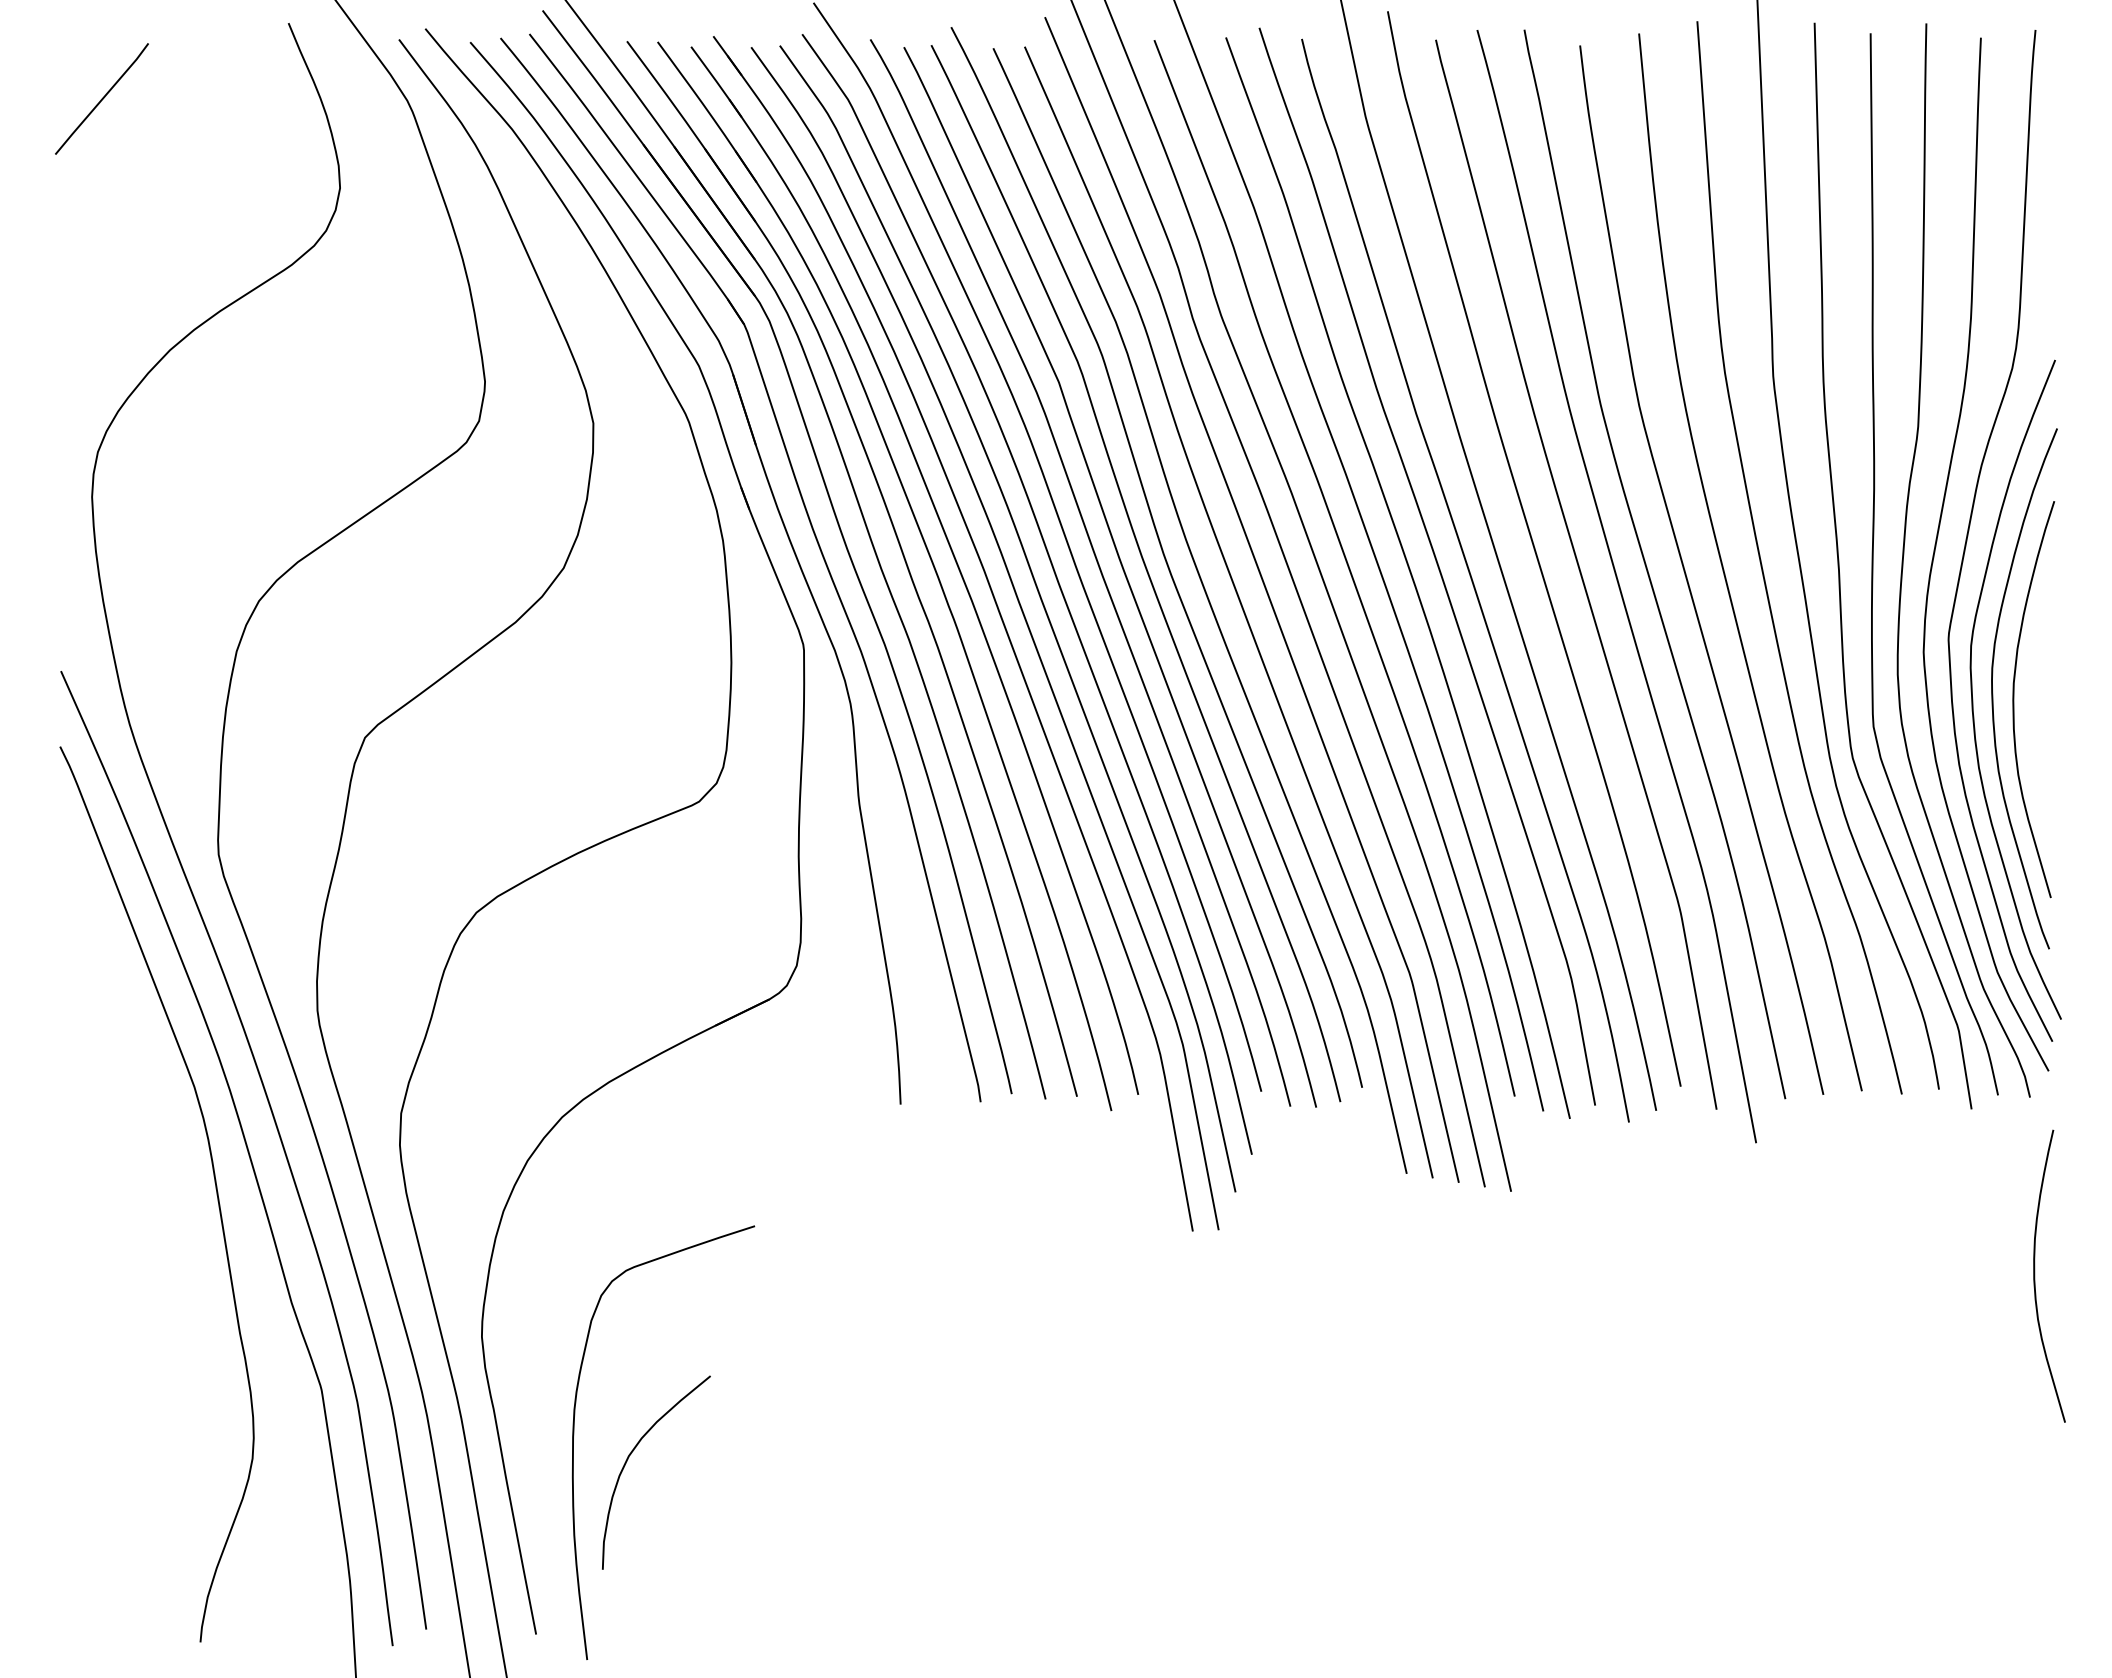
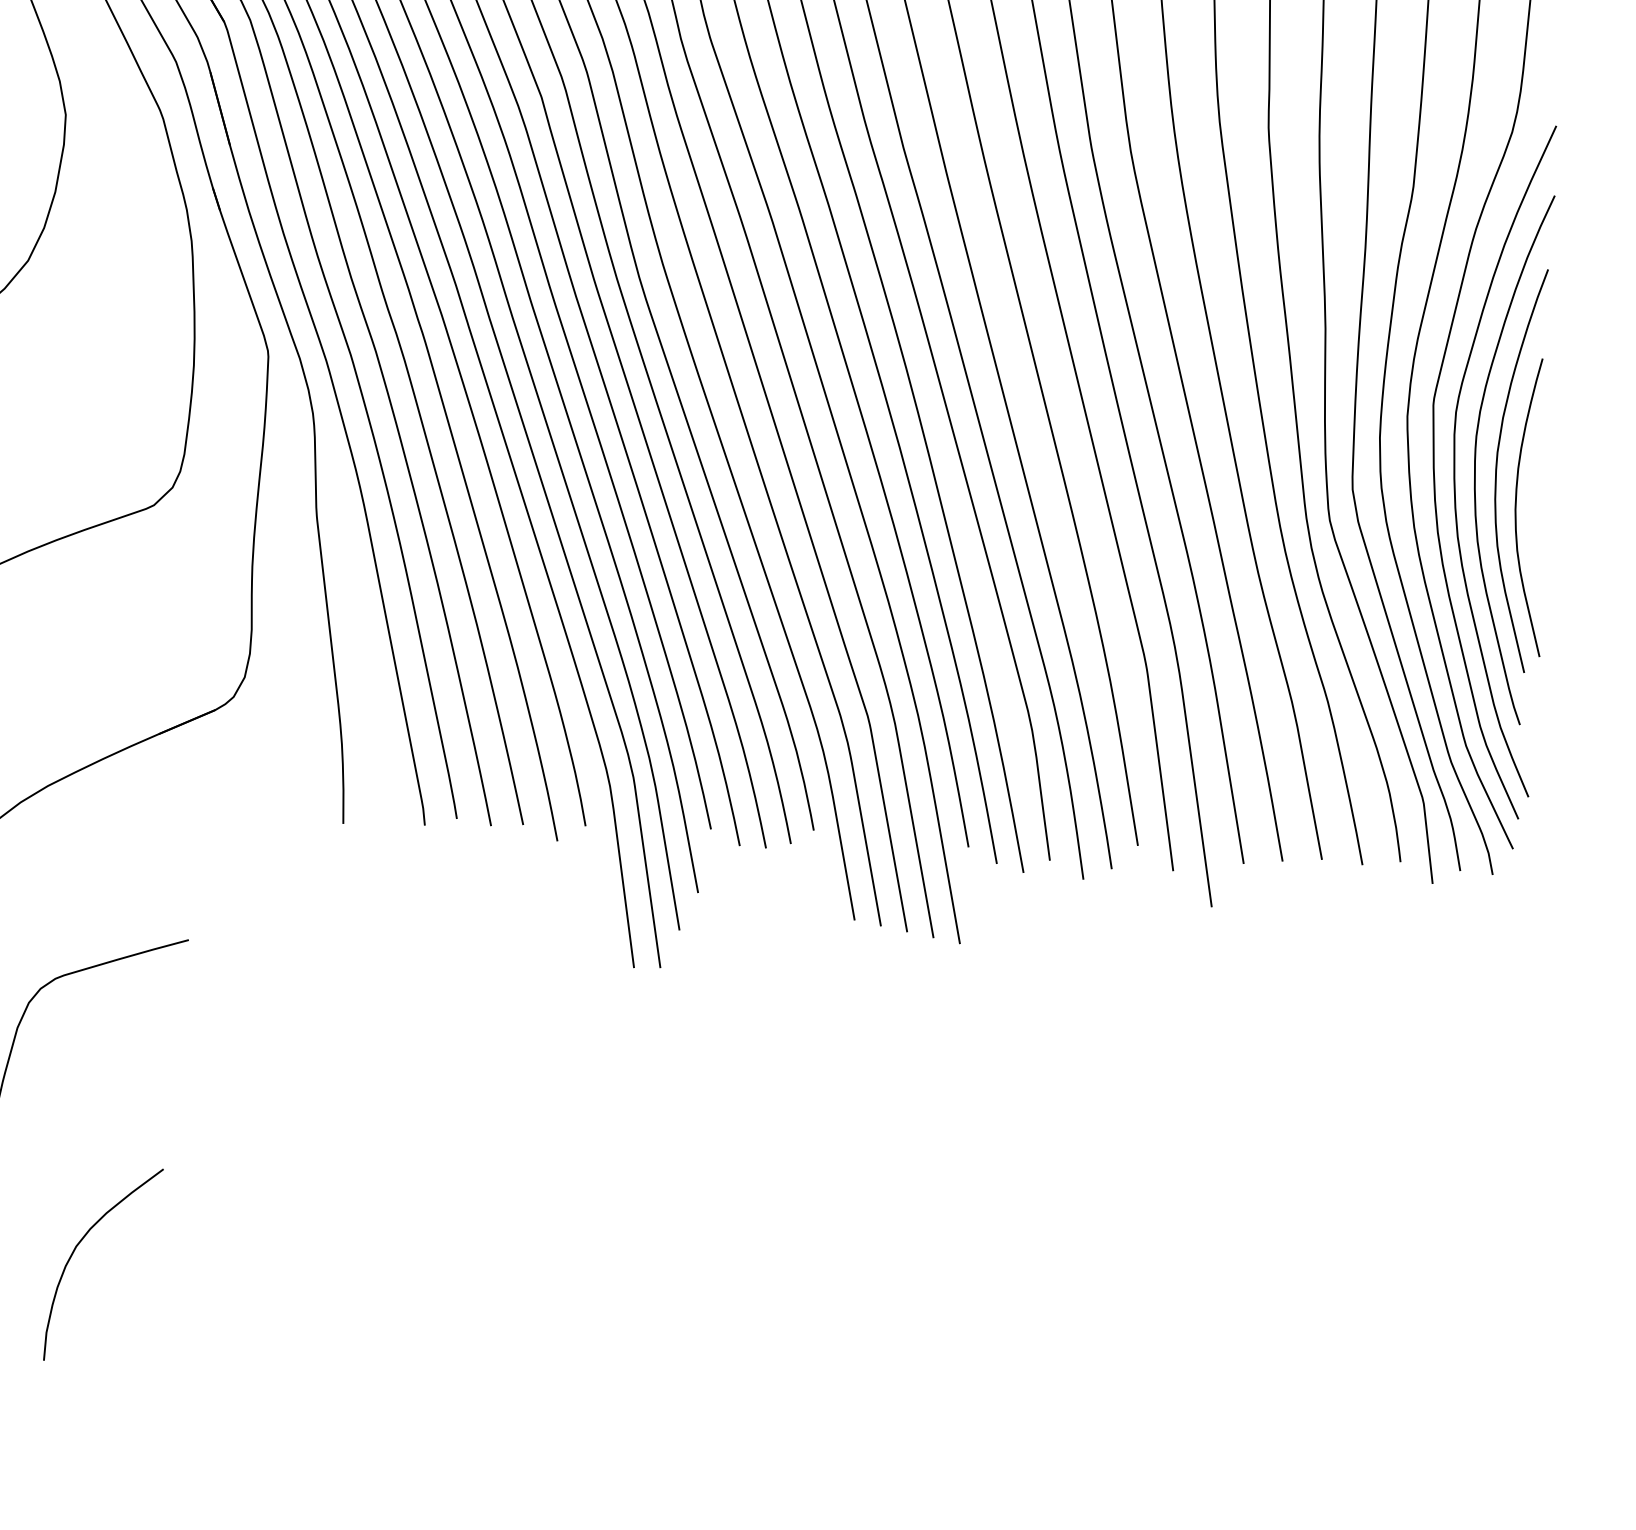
curve: (2035, 1275) -> (1516, 505), moved
curve: (631, 1454) -> (79, 1244), moved

